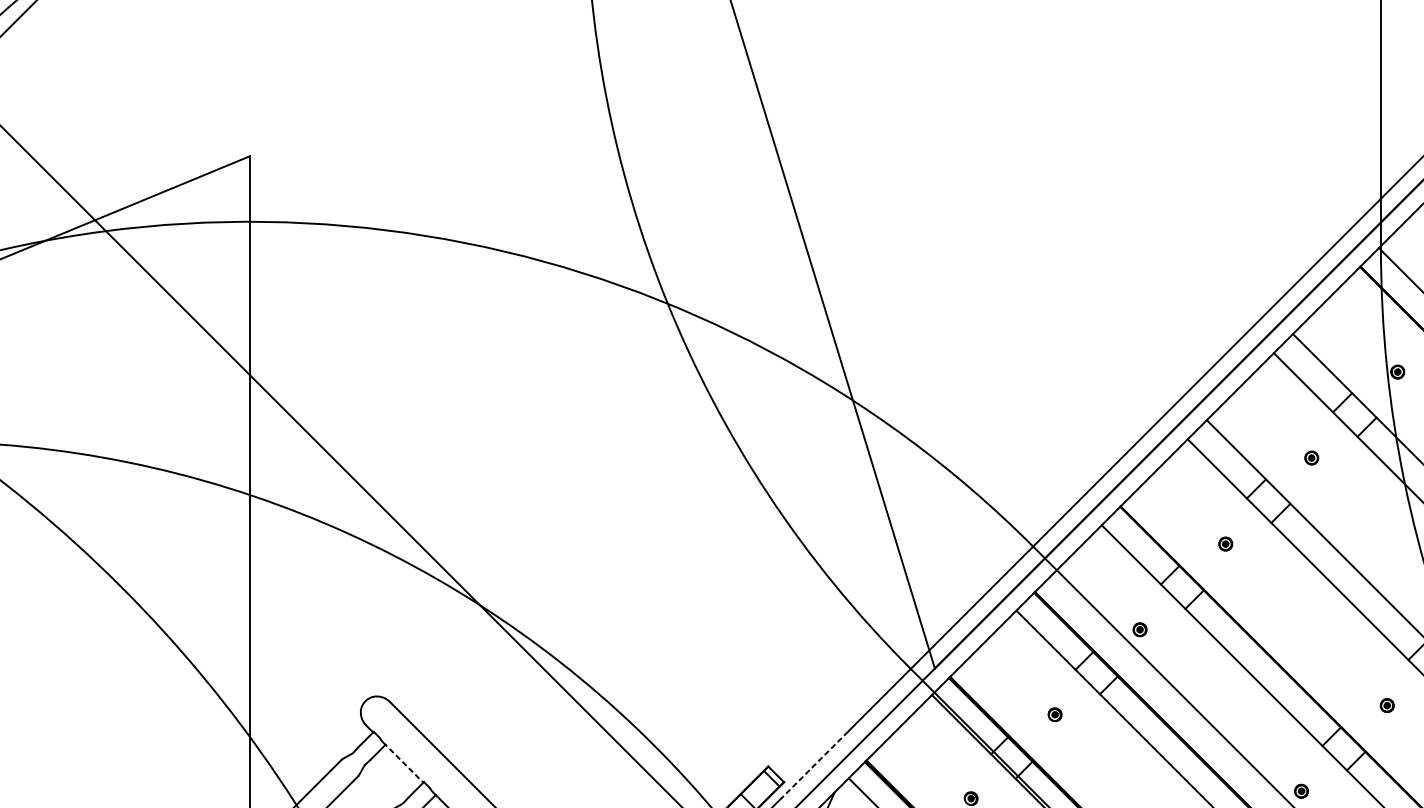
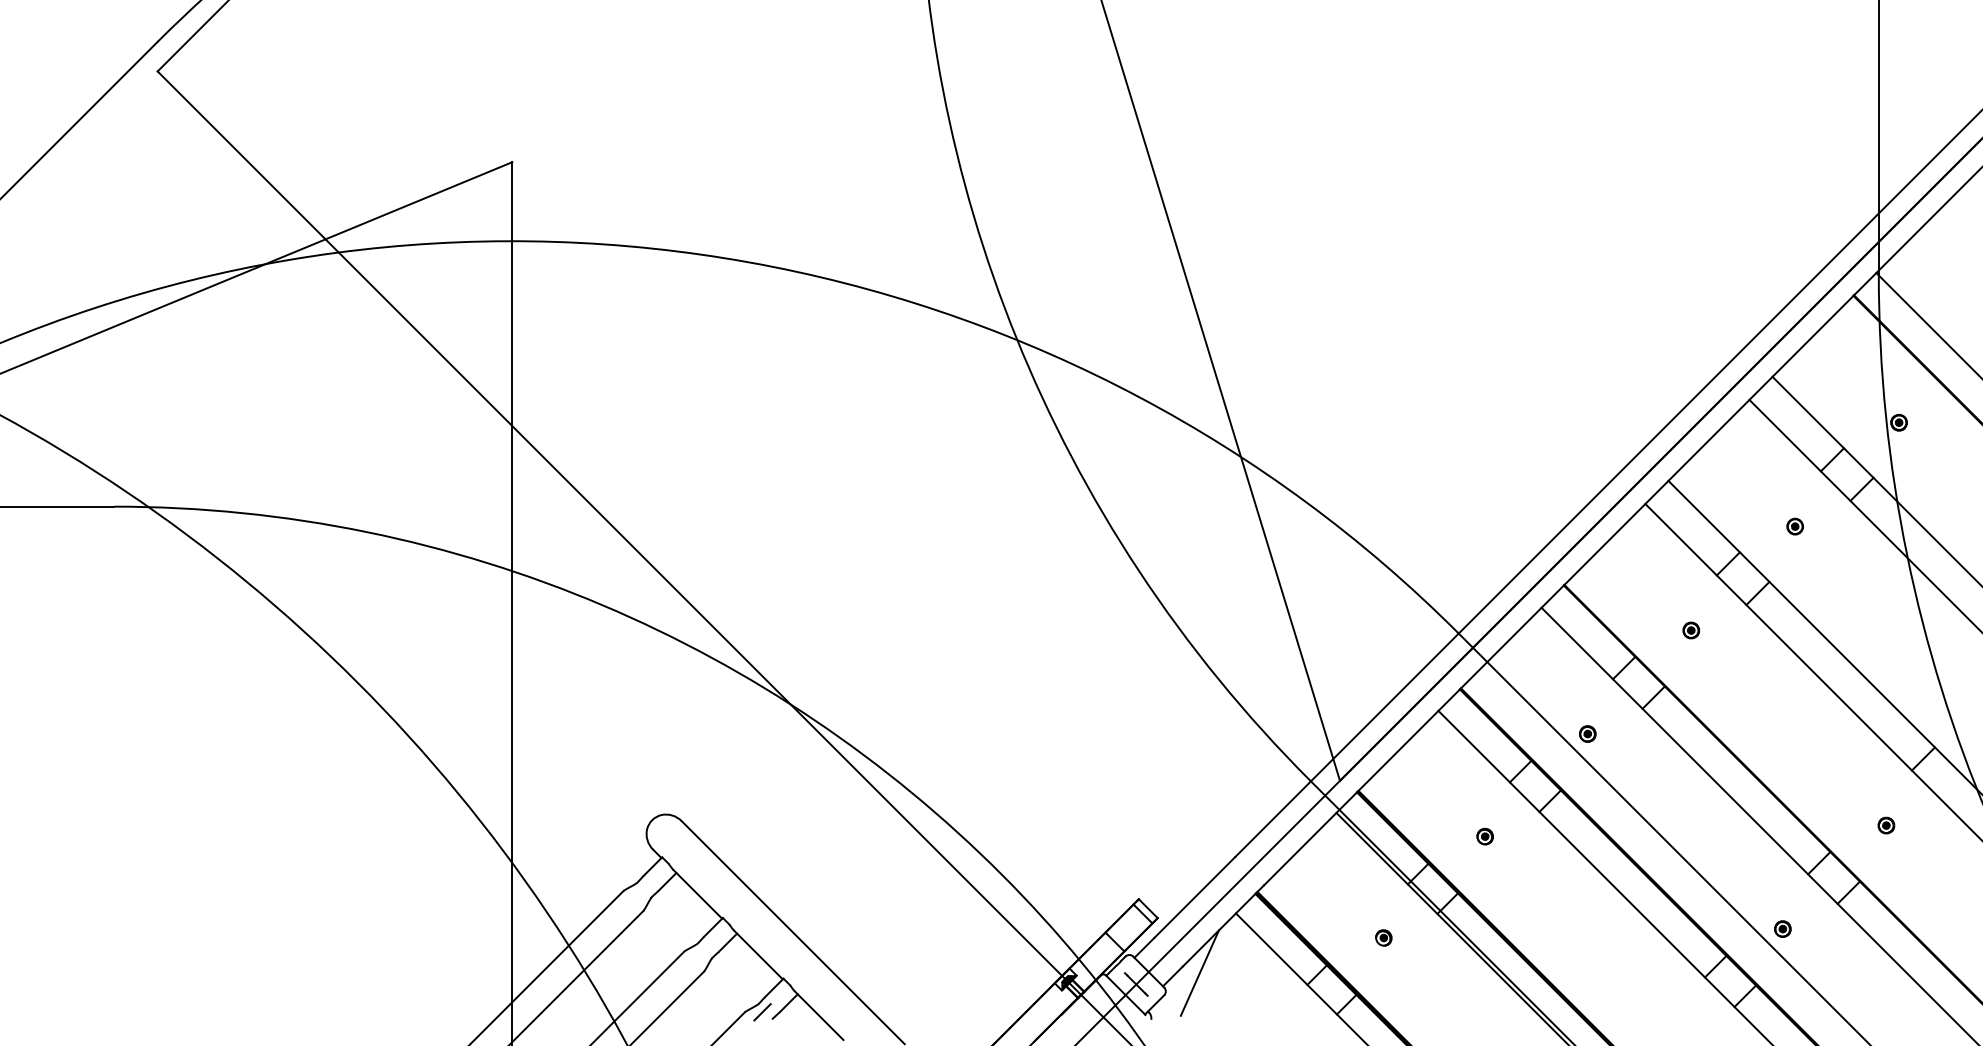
line: (403, 762) -> (698, 894), dashed -> solid
line: (814, 765) -> (1194, 897), dashed -> solid

